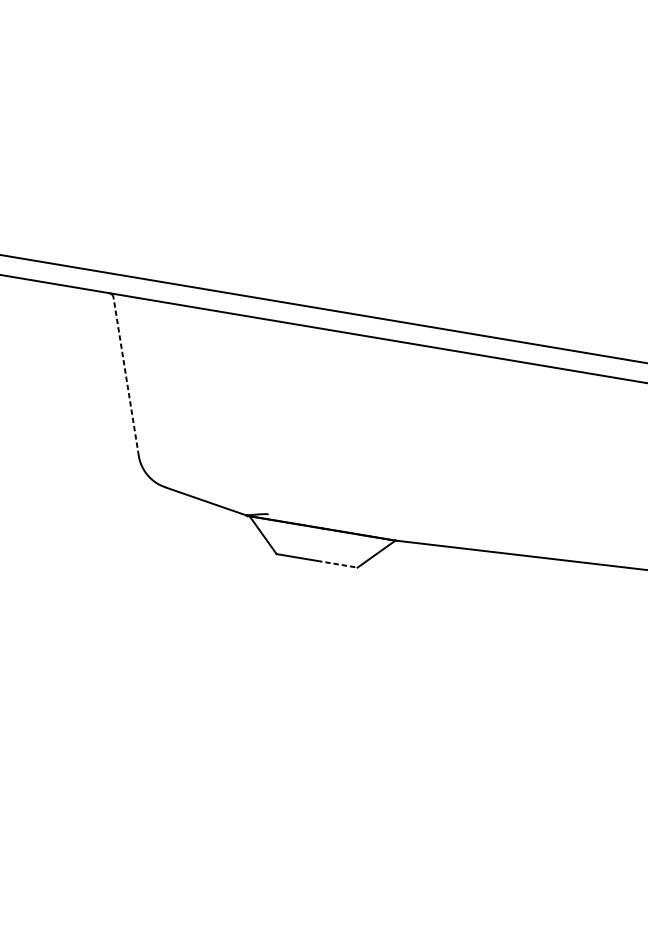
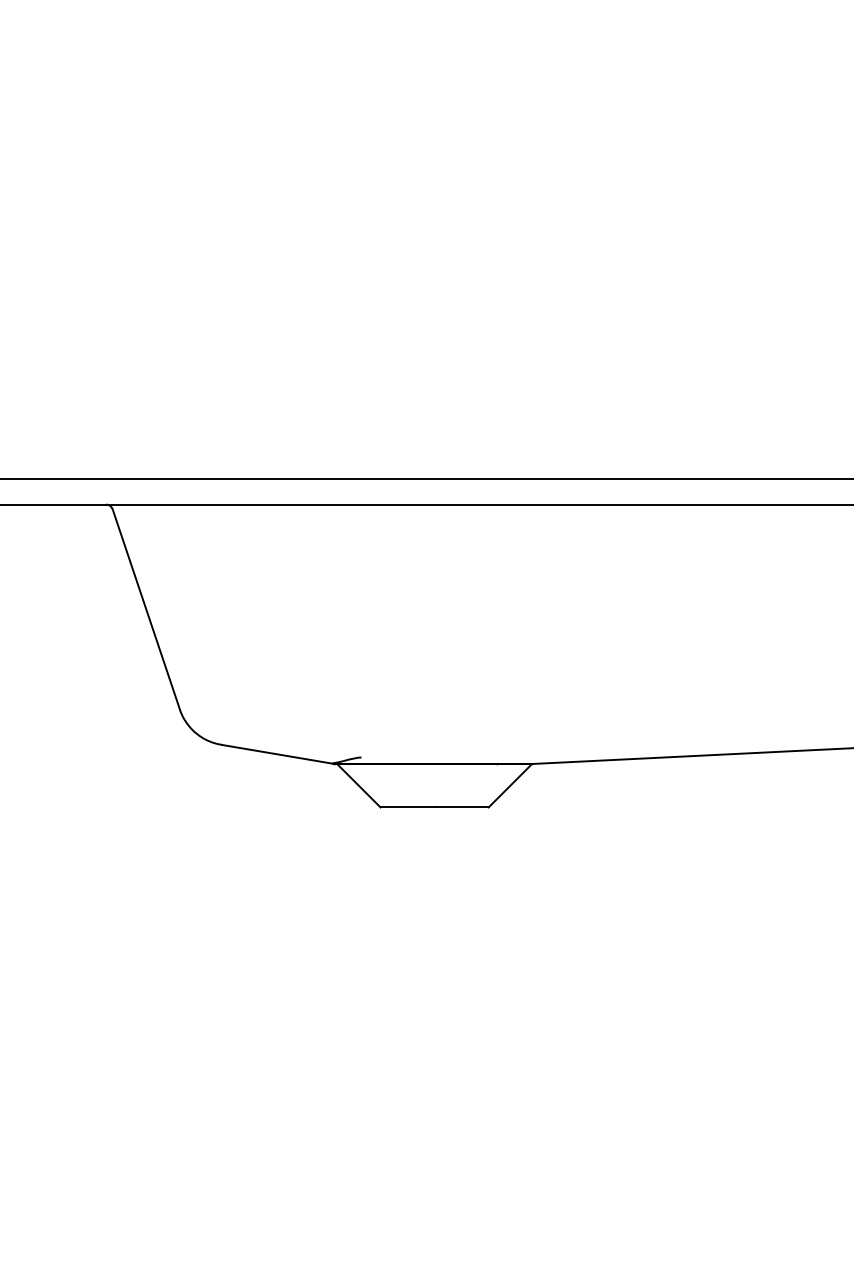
line: (126, 376) -> (146, 609), dashed -> solid
line: (337, 564) -> (462, 807), dashed -> solid

